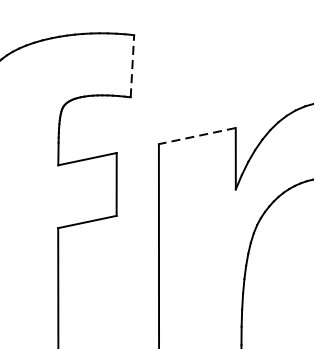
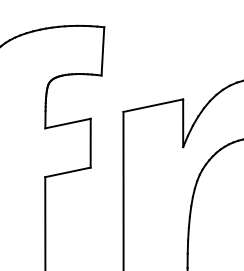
line: (131, 65) -> (102, 50), dashed -> solid
line: (197, 135) -> (153, 105), dashed -> solid

